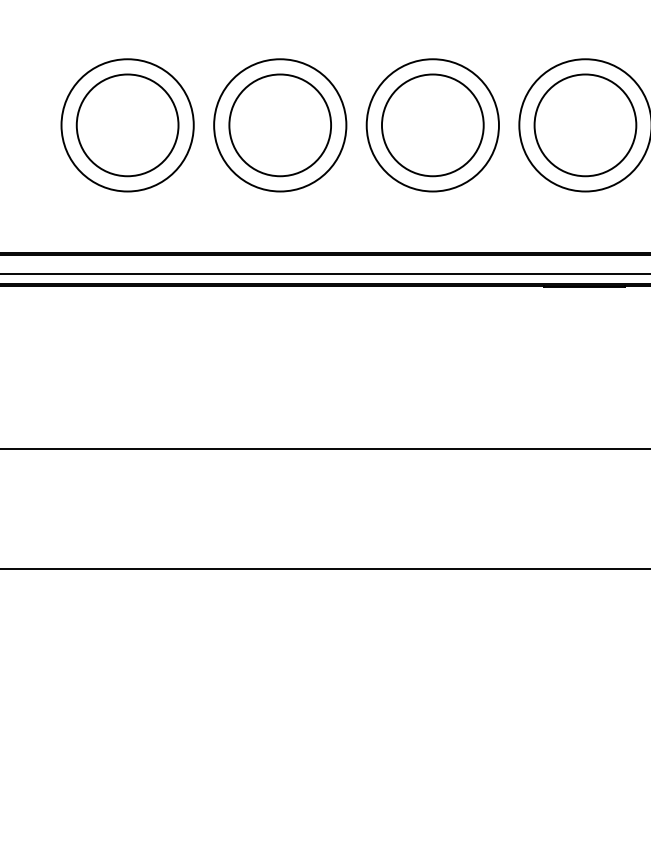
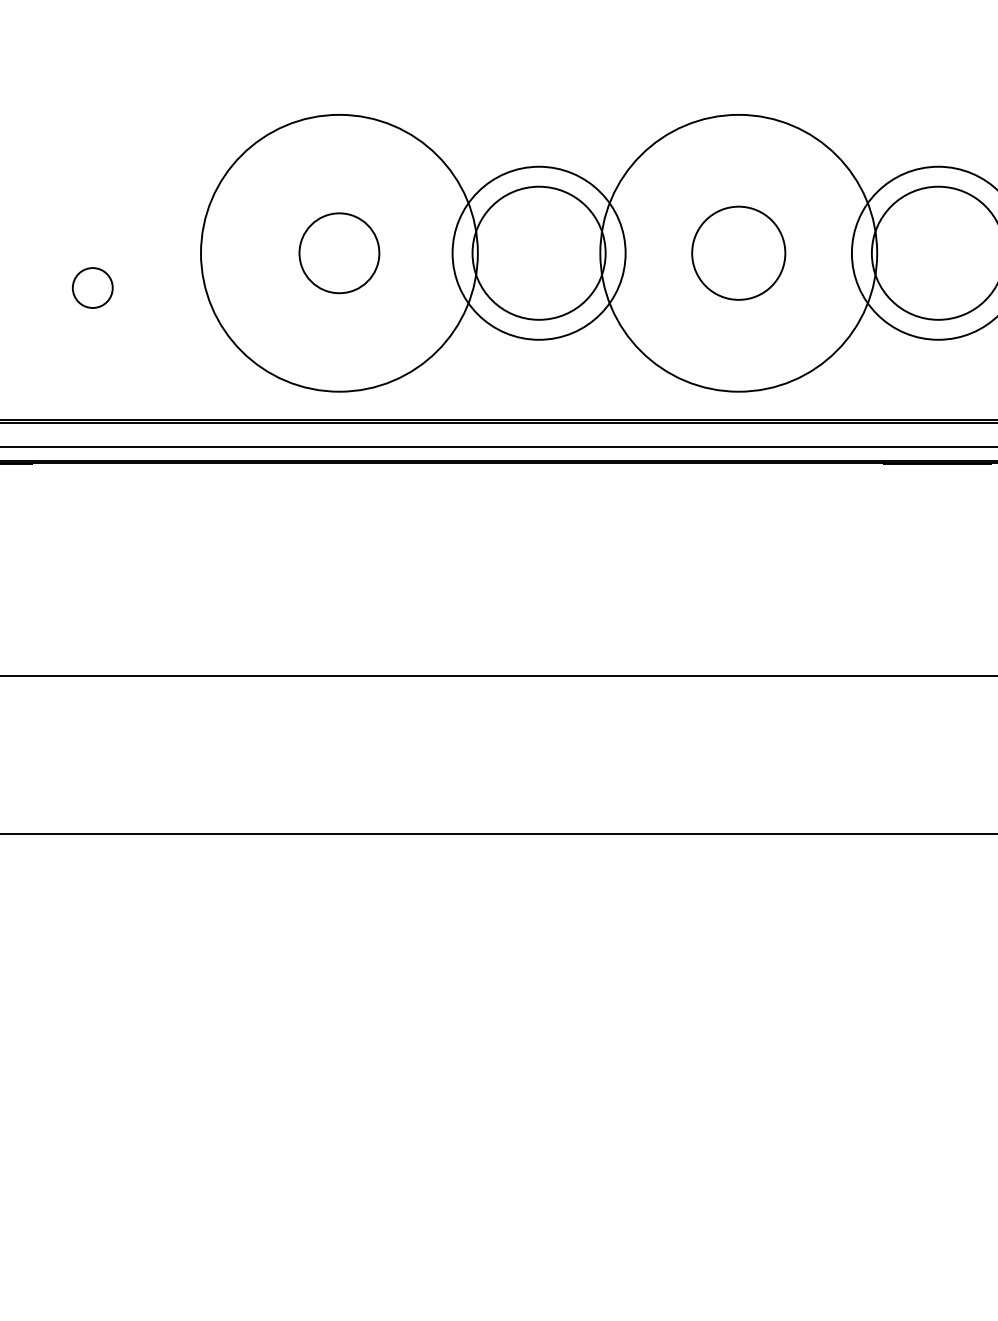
circle: (126, 124) -> (338, 252), size x1.6
circle: (127, 124) -> (339, 252), size x0.6
circle: (432, 124) -> (738, 252), size x0.7
circle: (432, 124) -> (738, 252), size x1.6

